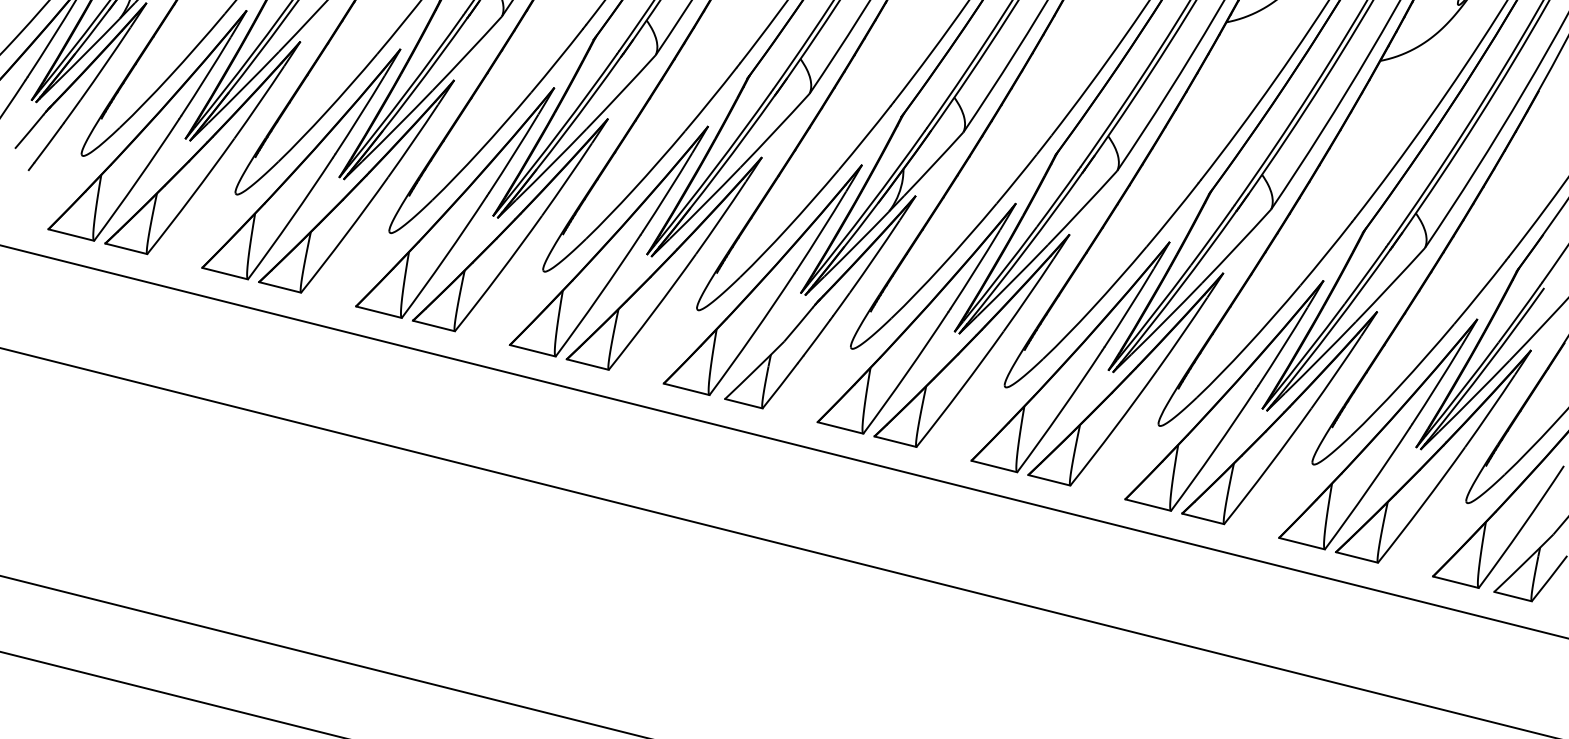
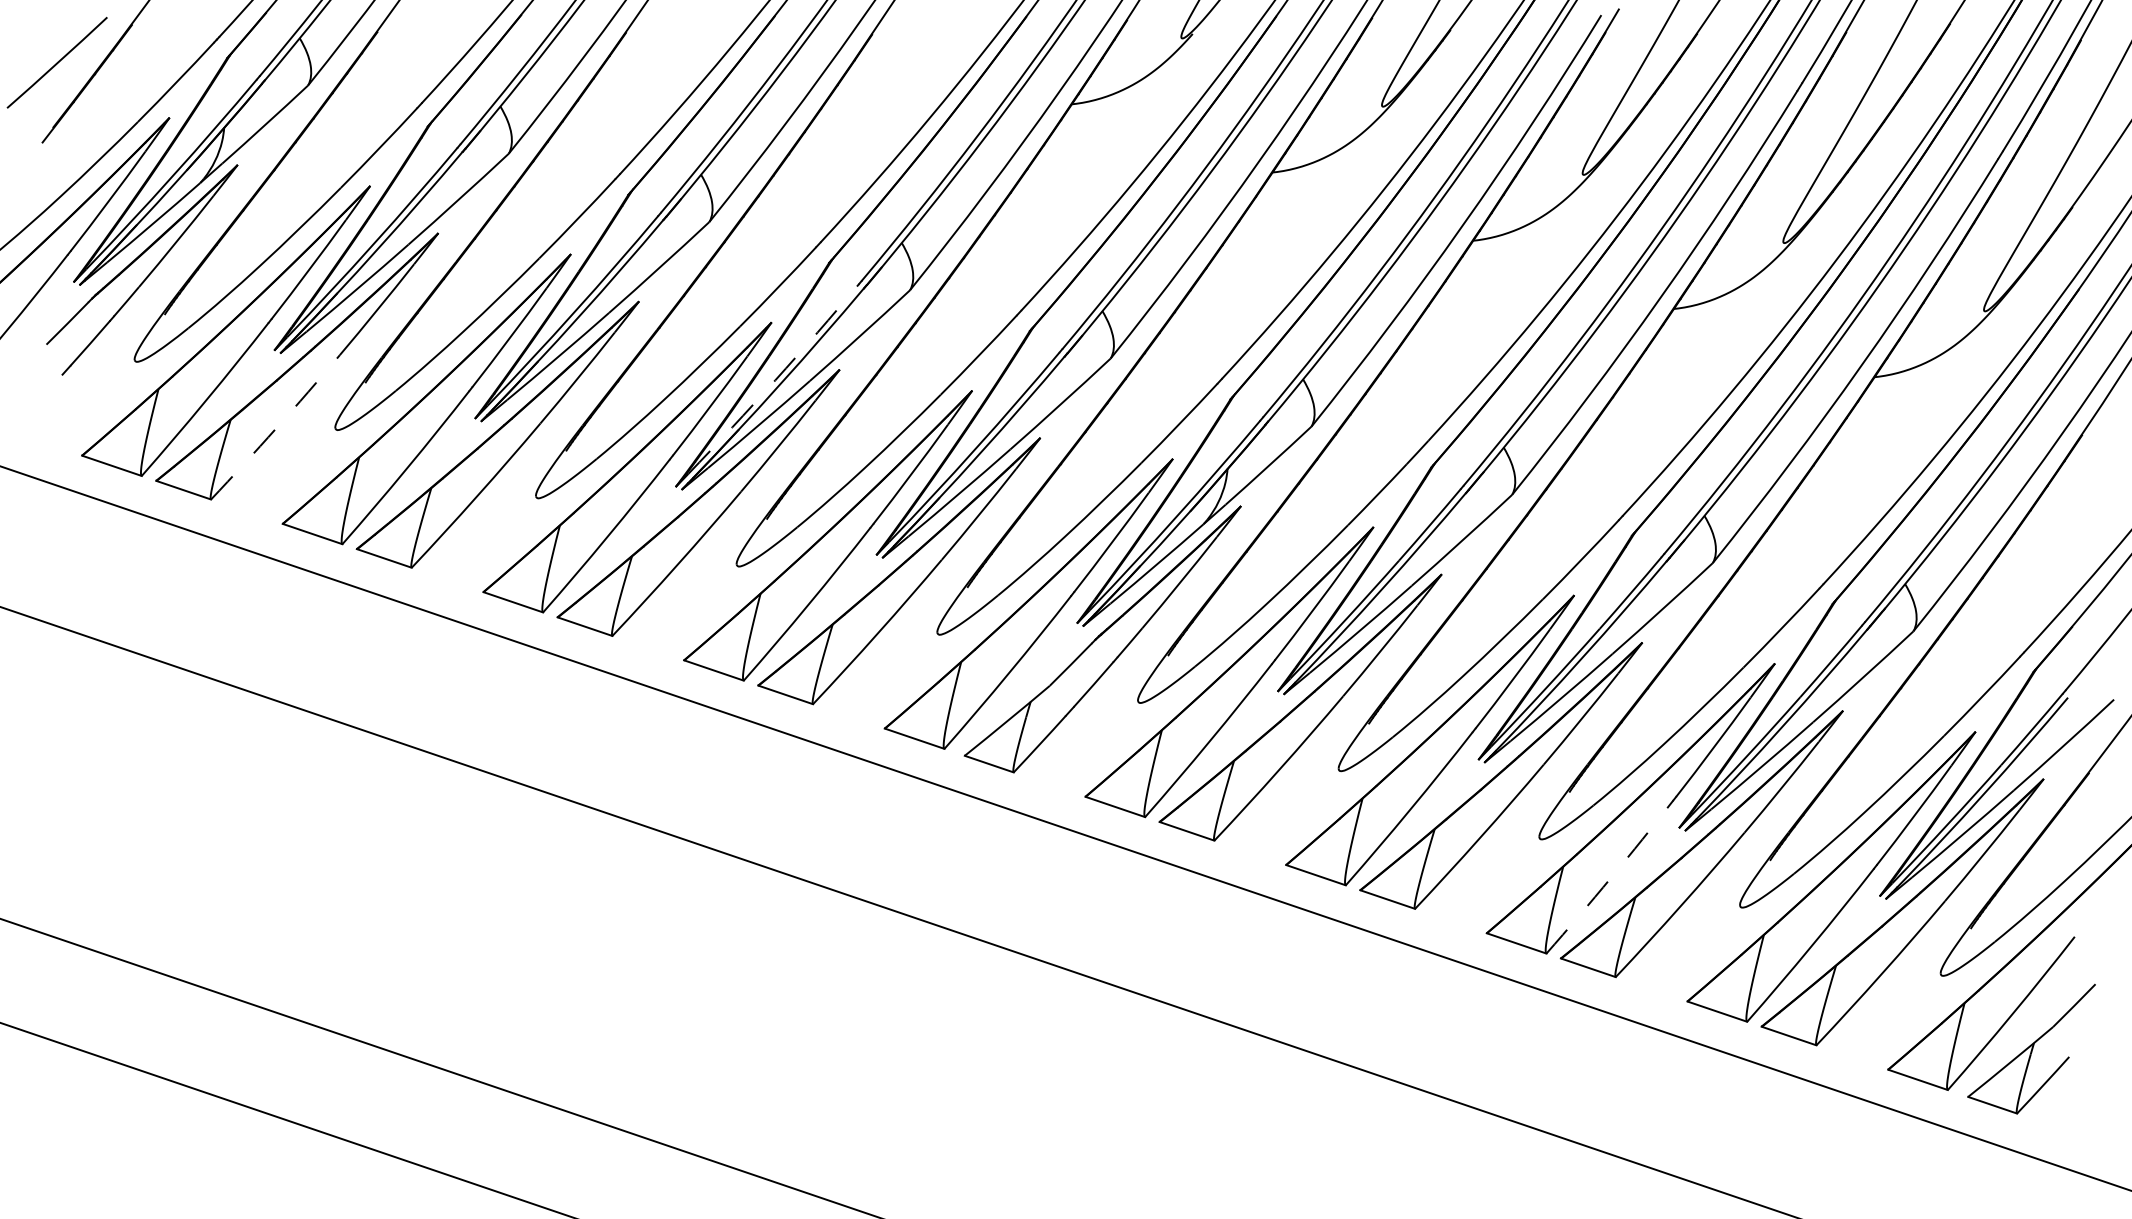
arc: (560, 130) -> (775, 380), solid -> dashed
arc: (191, 197) -> (276, 428), solid -> dashed
arc: (1214, 450) -> (1611, 877), solid -> dashed

